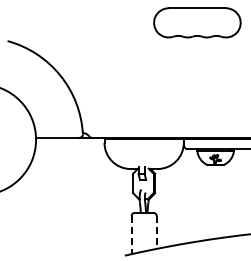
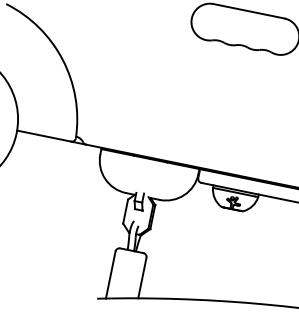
line: (156, 232) -> (142, 278), dashed -> solid
line: (131, 235) -> (110, 275), dashed -> solid

